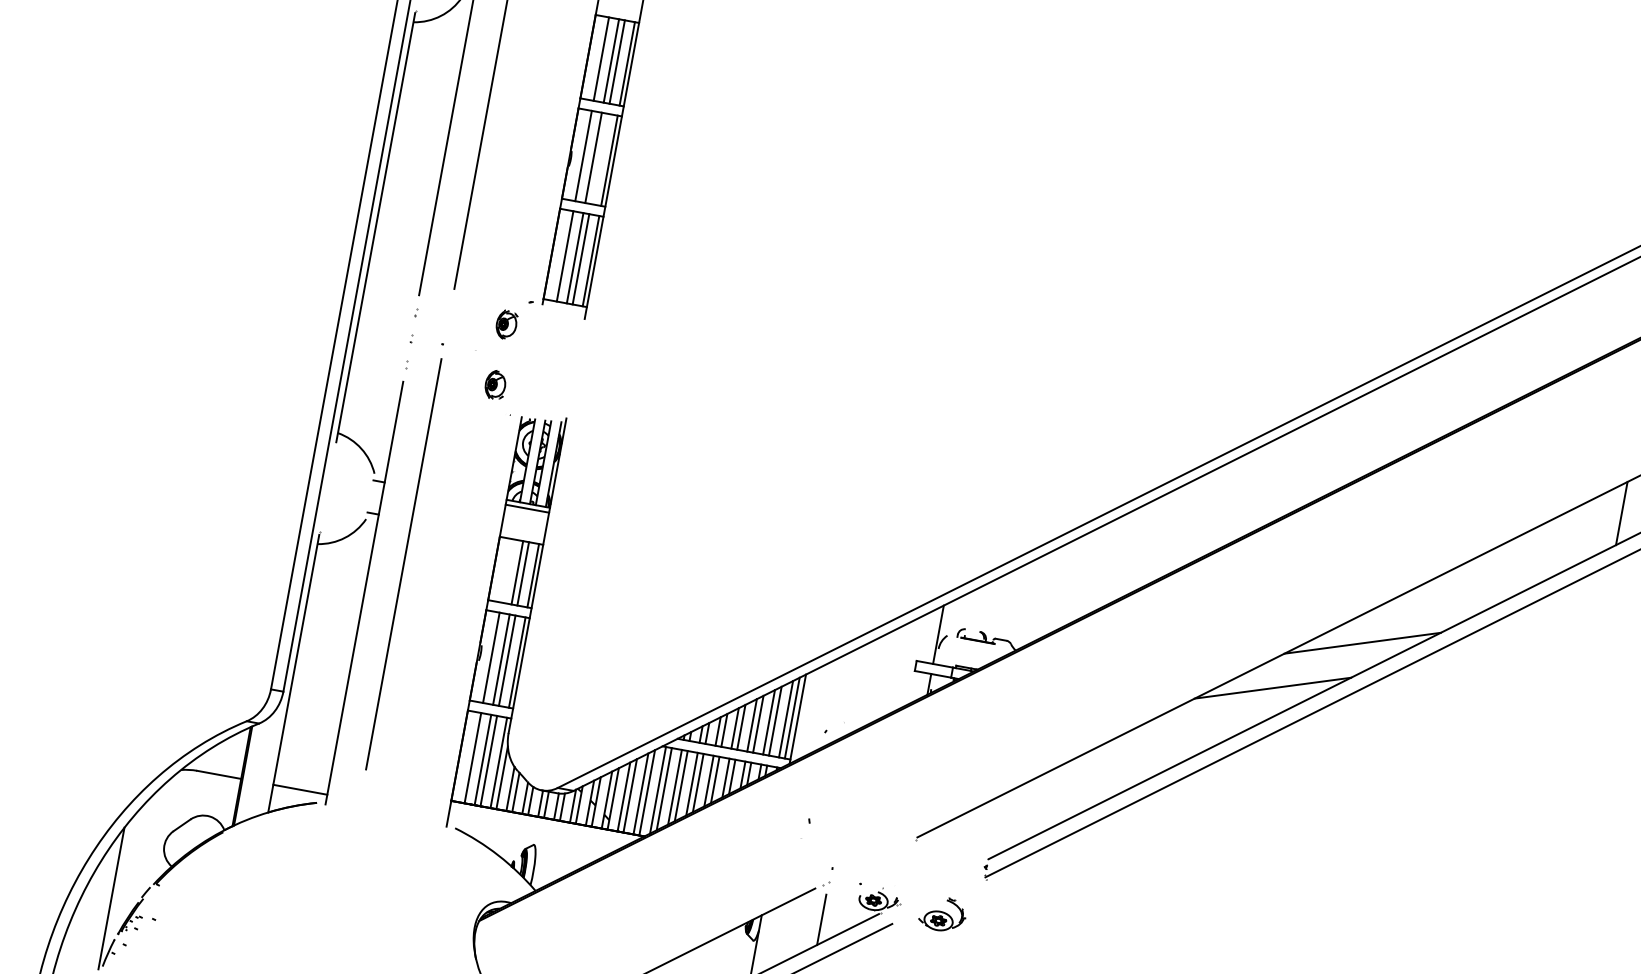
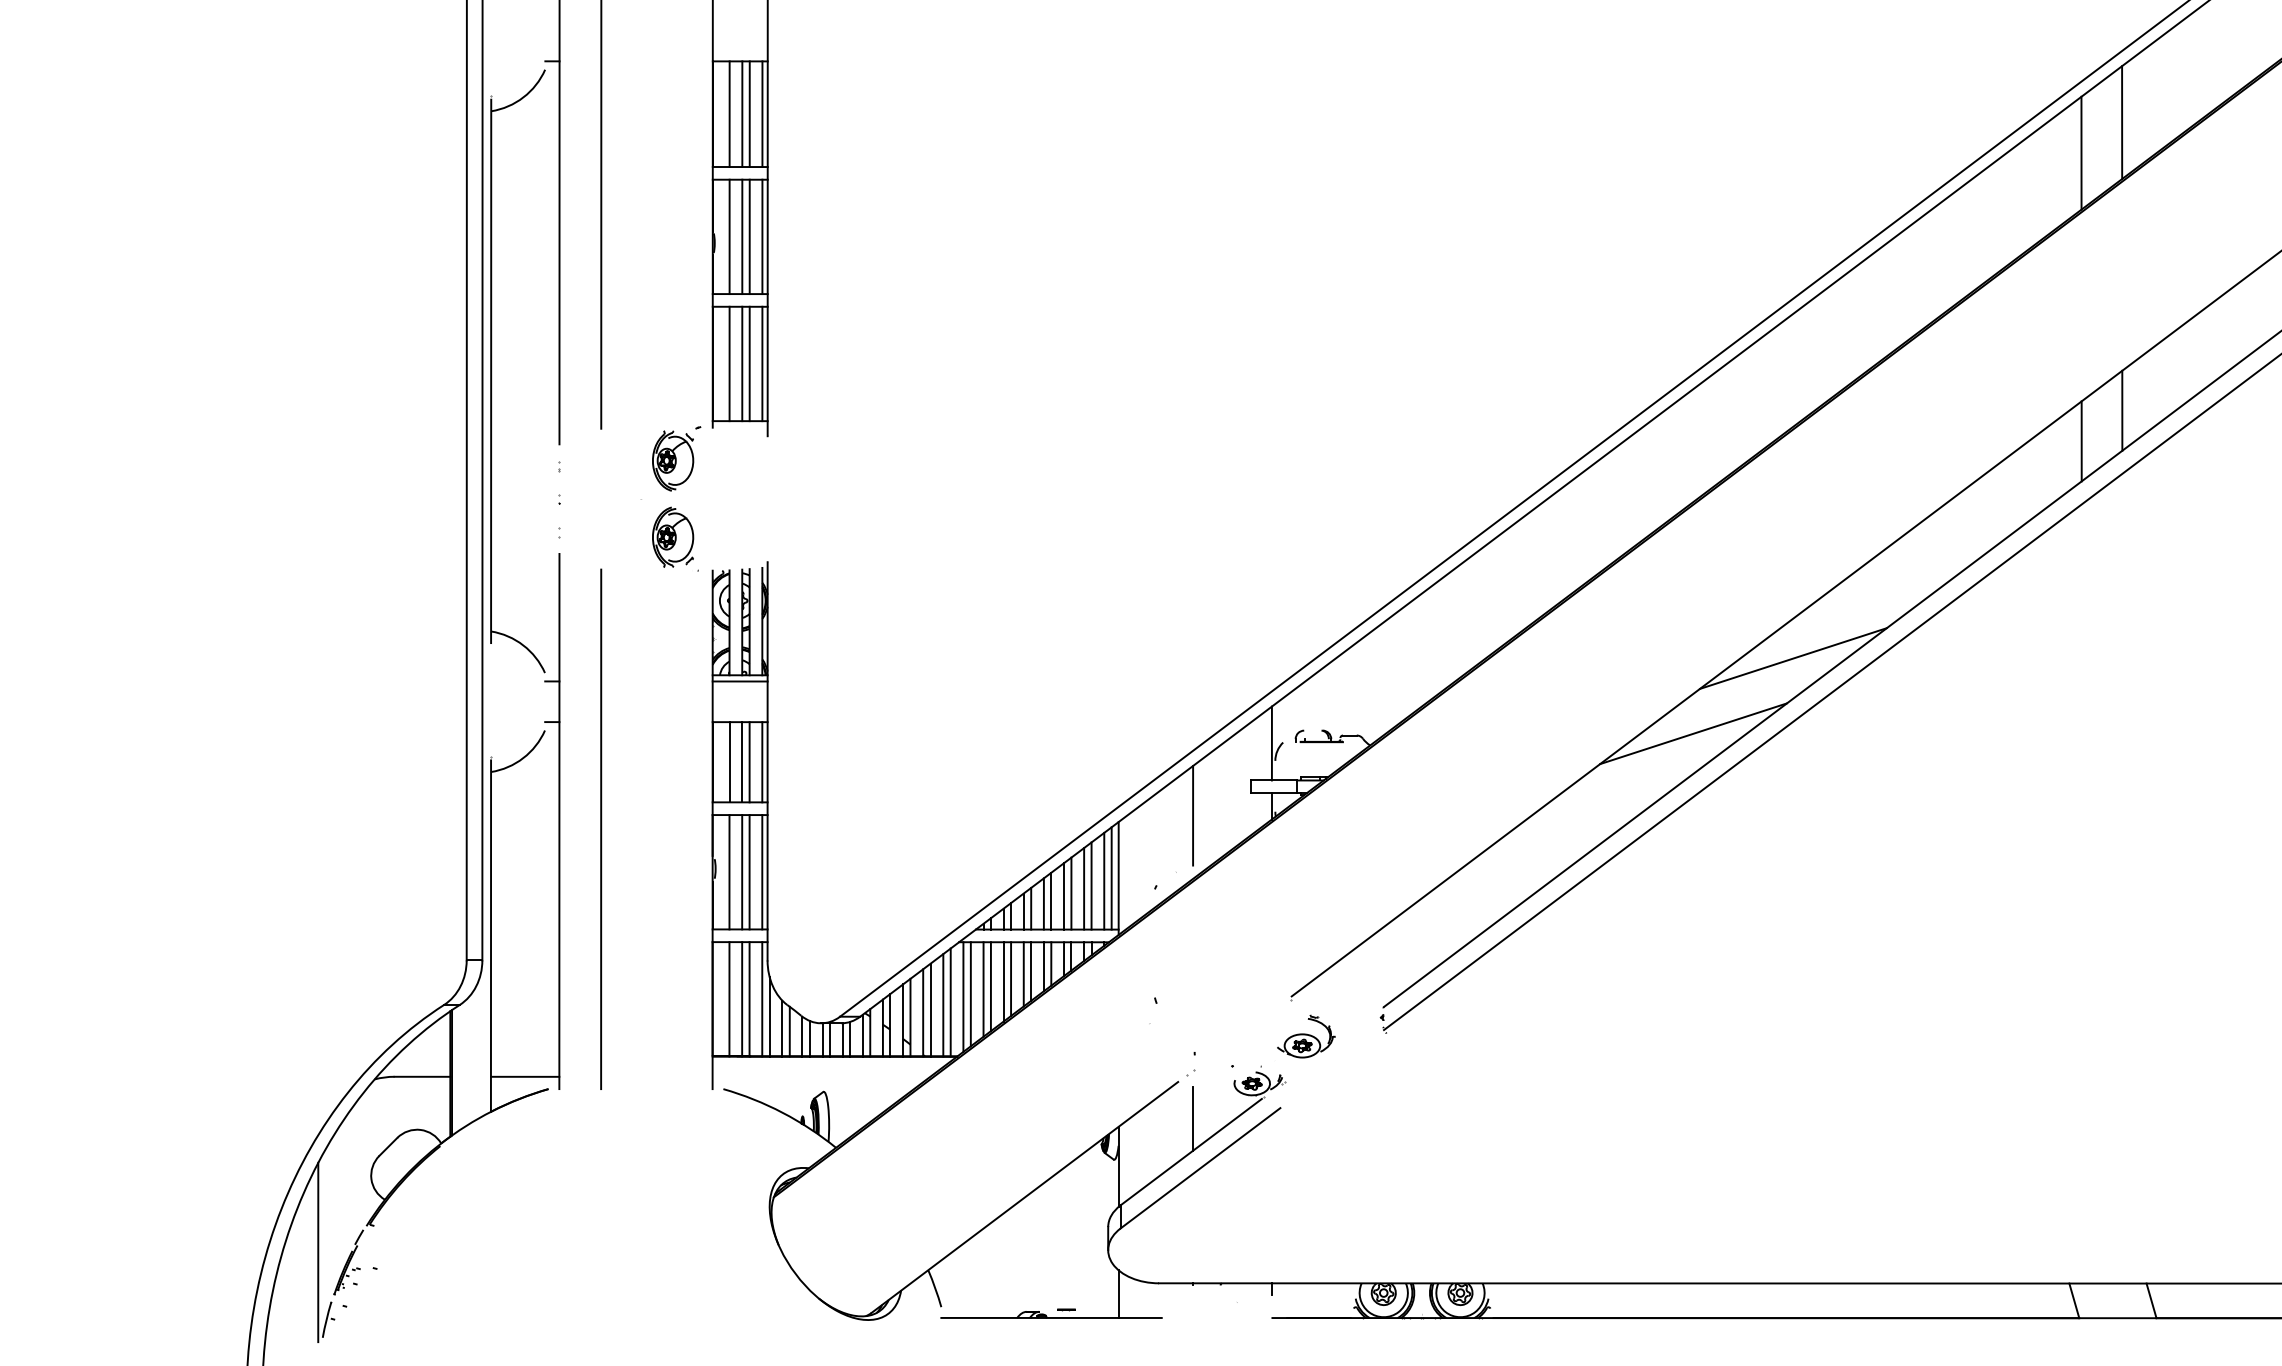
line: (599, 158) -> (749, 236), added
part: (506, 324) -> (673, 460), size x1.67
part: (495, 384) -> (673, 536), size x1.67
line: (404, 563) -> (601, 828), moved
line: (507, 571) -> (729, 762), added
line: (866, 680) -> (1193, 815), added
part: (943, 914) -> (1306, 1036), moved

